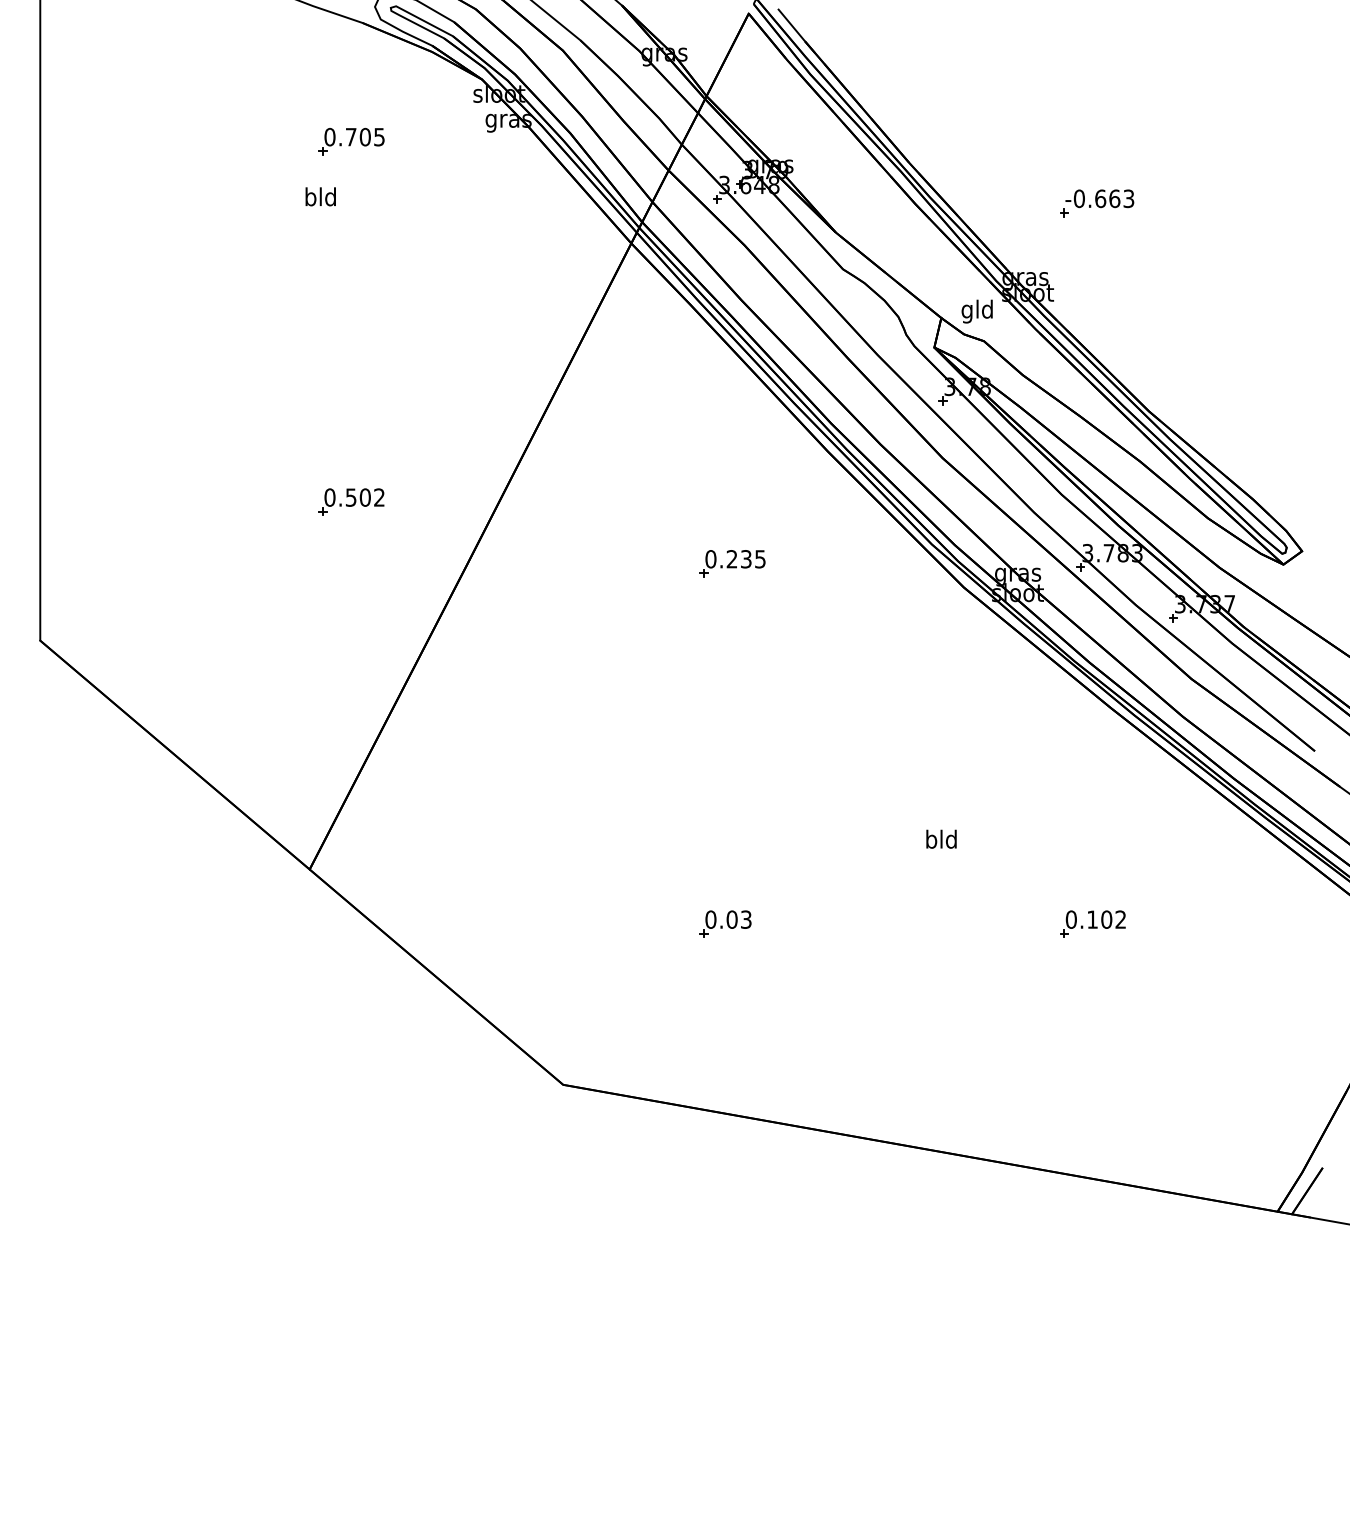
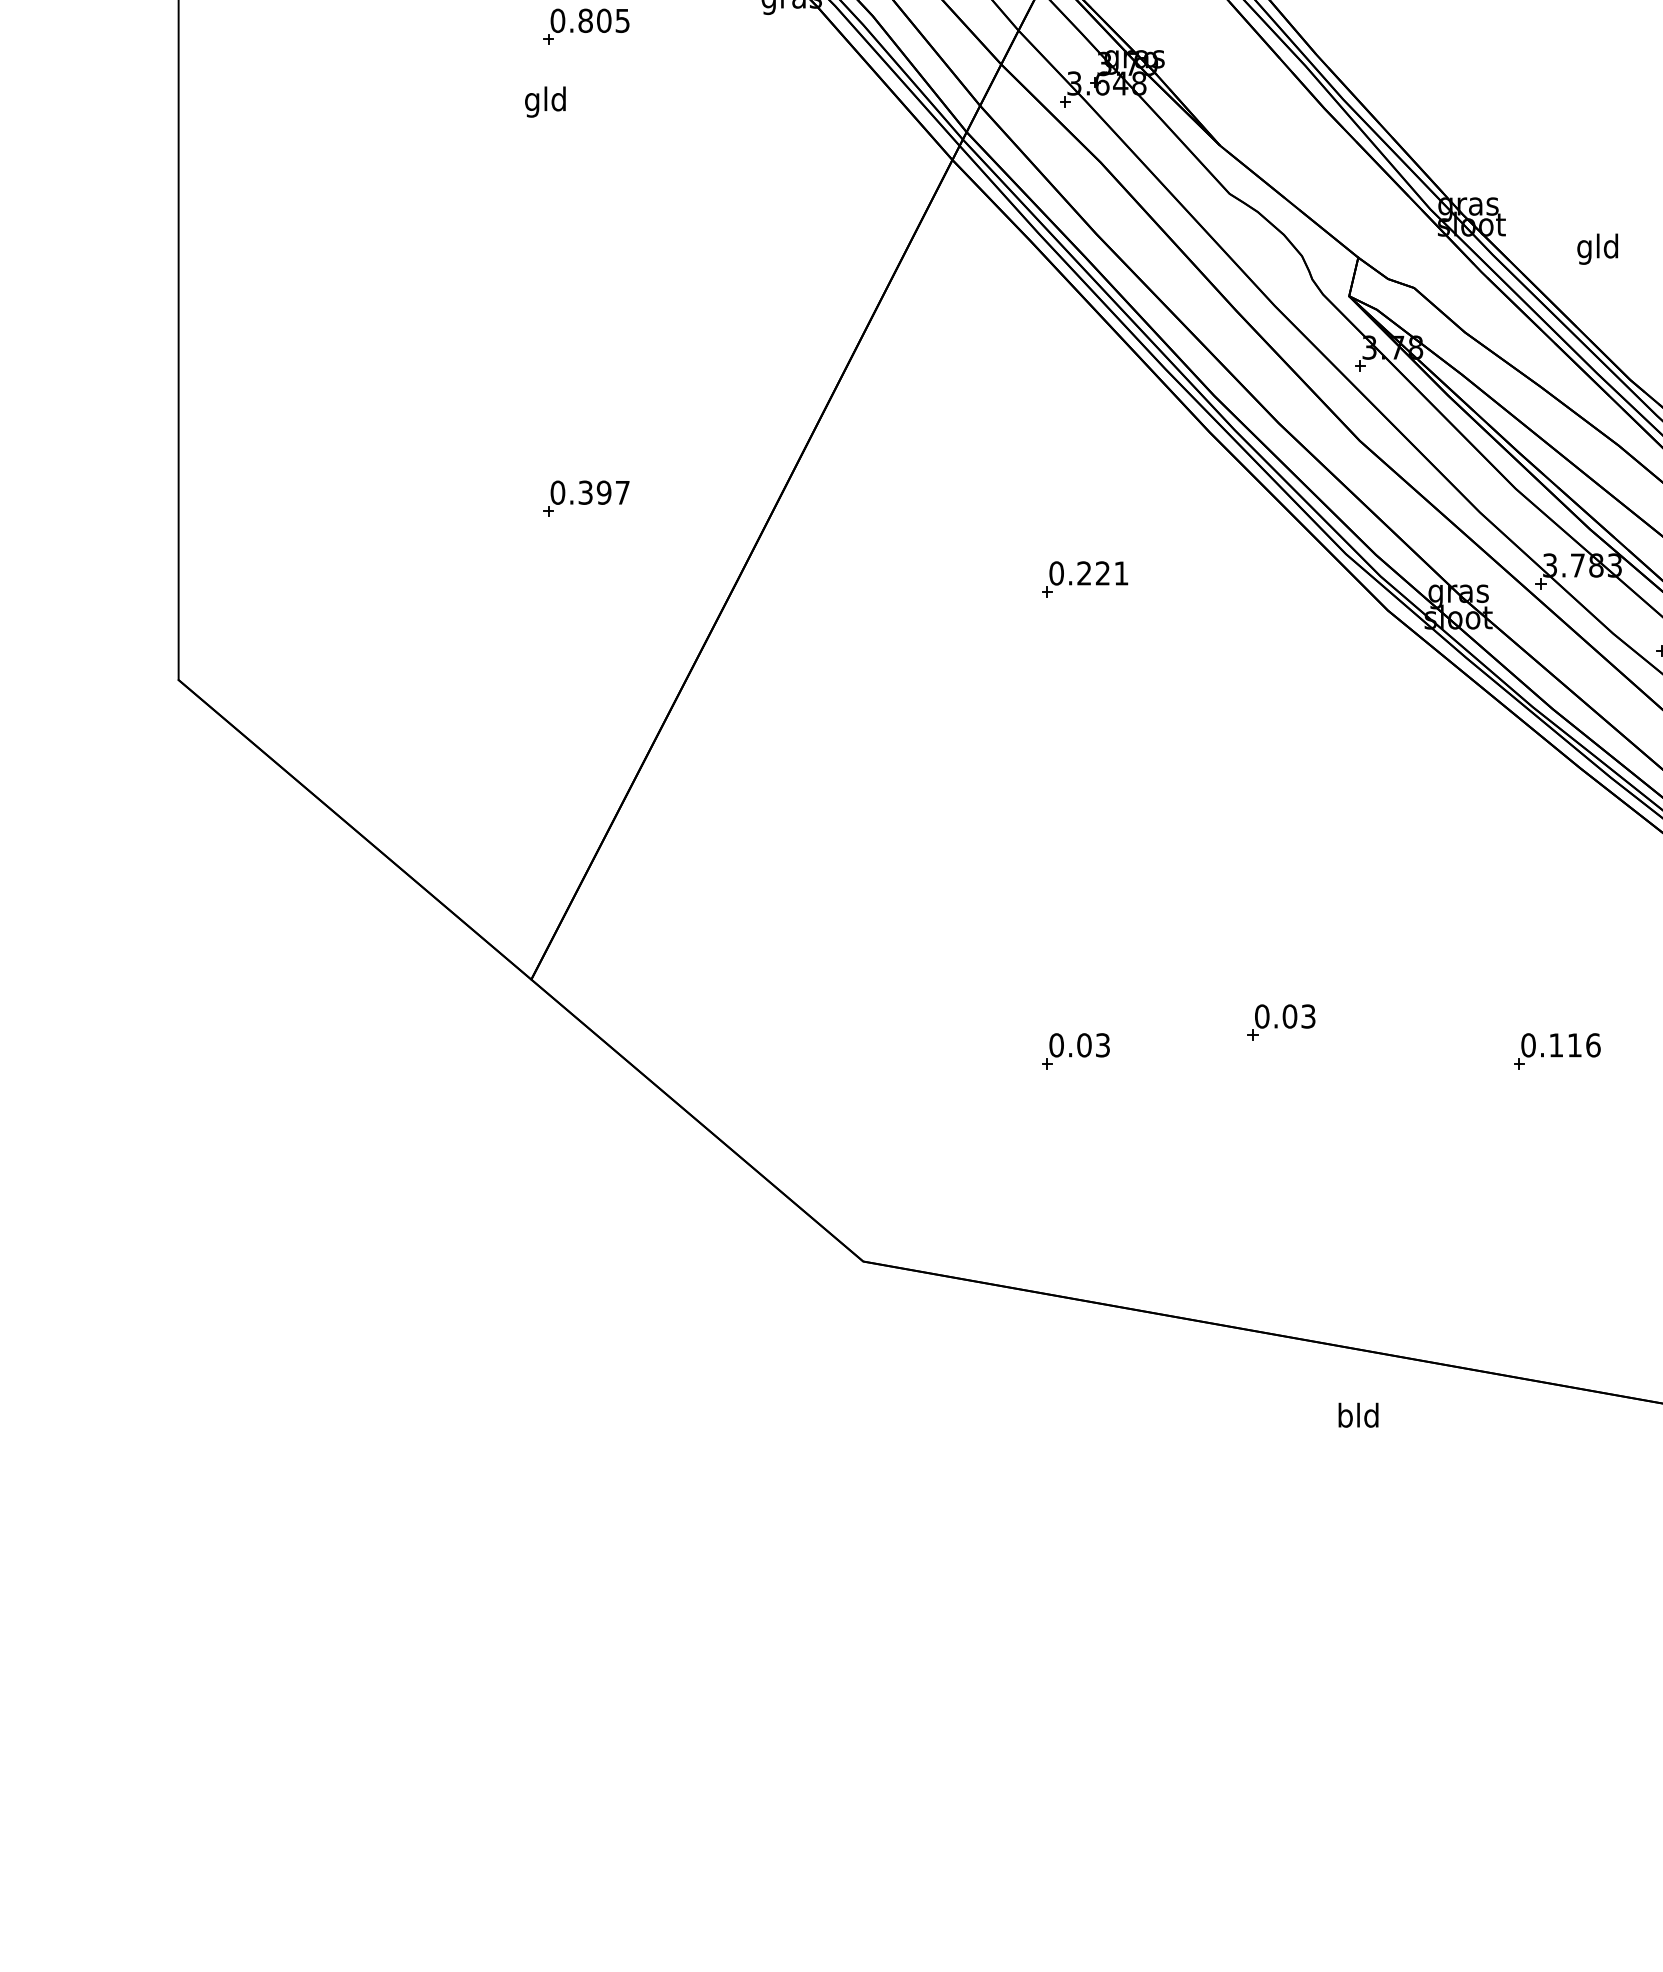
text: (350, 136) -> (584, 19), 0.705 -> 0.805
text: (310, 199) -> (532, 102), bld -> gld
part: (1097, 203) -> (1562, 107), removed
text: (976, 311) -> (1596, 249), moved
text: (365, 497) -> (604, 492), 0.502 -> 0.397
text: (753, 559) -> (1112, 573), 0.235 -> 0.221
text: (941, 838) -> (1358, 1414), moved
part: (882, 901) -> (1281, 1021), added
text: (1113, 919) -> (1583, 1045), 0.102 -> 0.116

